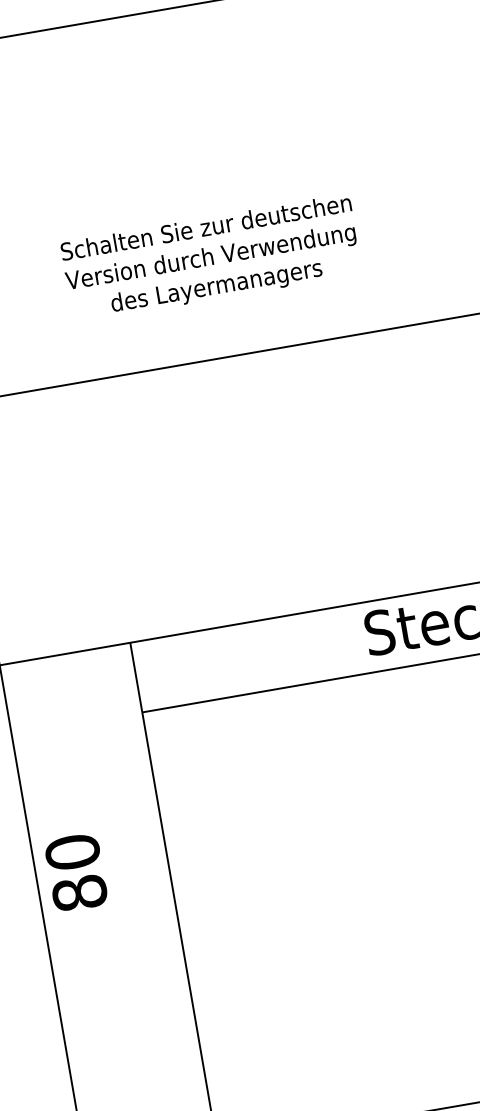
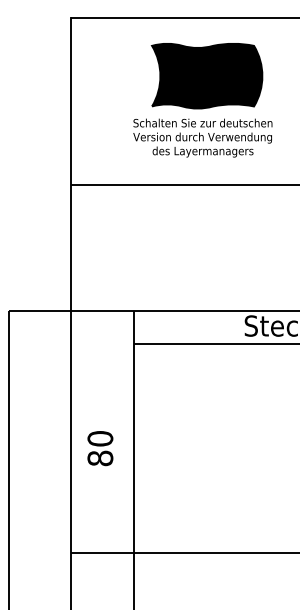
part: (197, 180) -> (202, 100), added
text: (76, 872) -> (100, 448), moved

